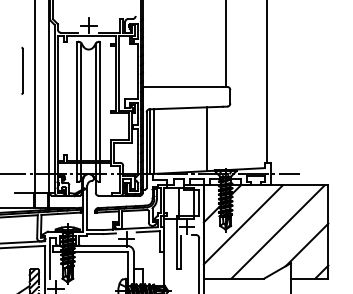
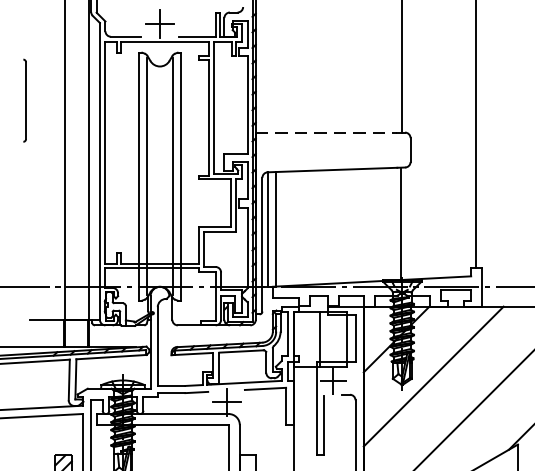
line: (22, 70) -> (25, 100), moved
line: (182, 86) -> (325, 131), solid -> dashed
line: (206, 139) -> (400, 225), moved

